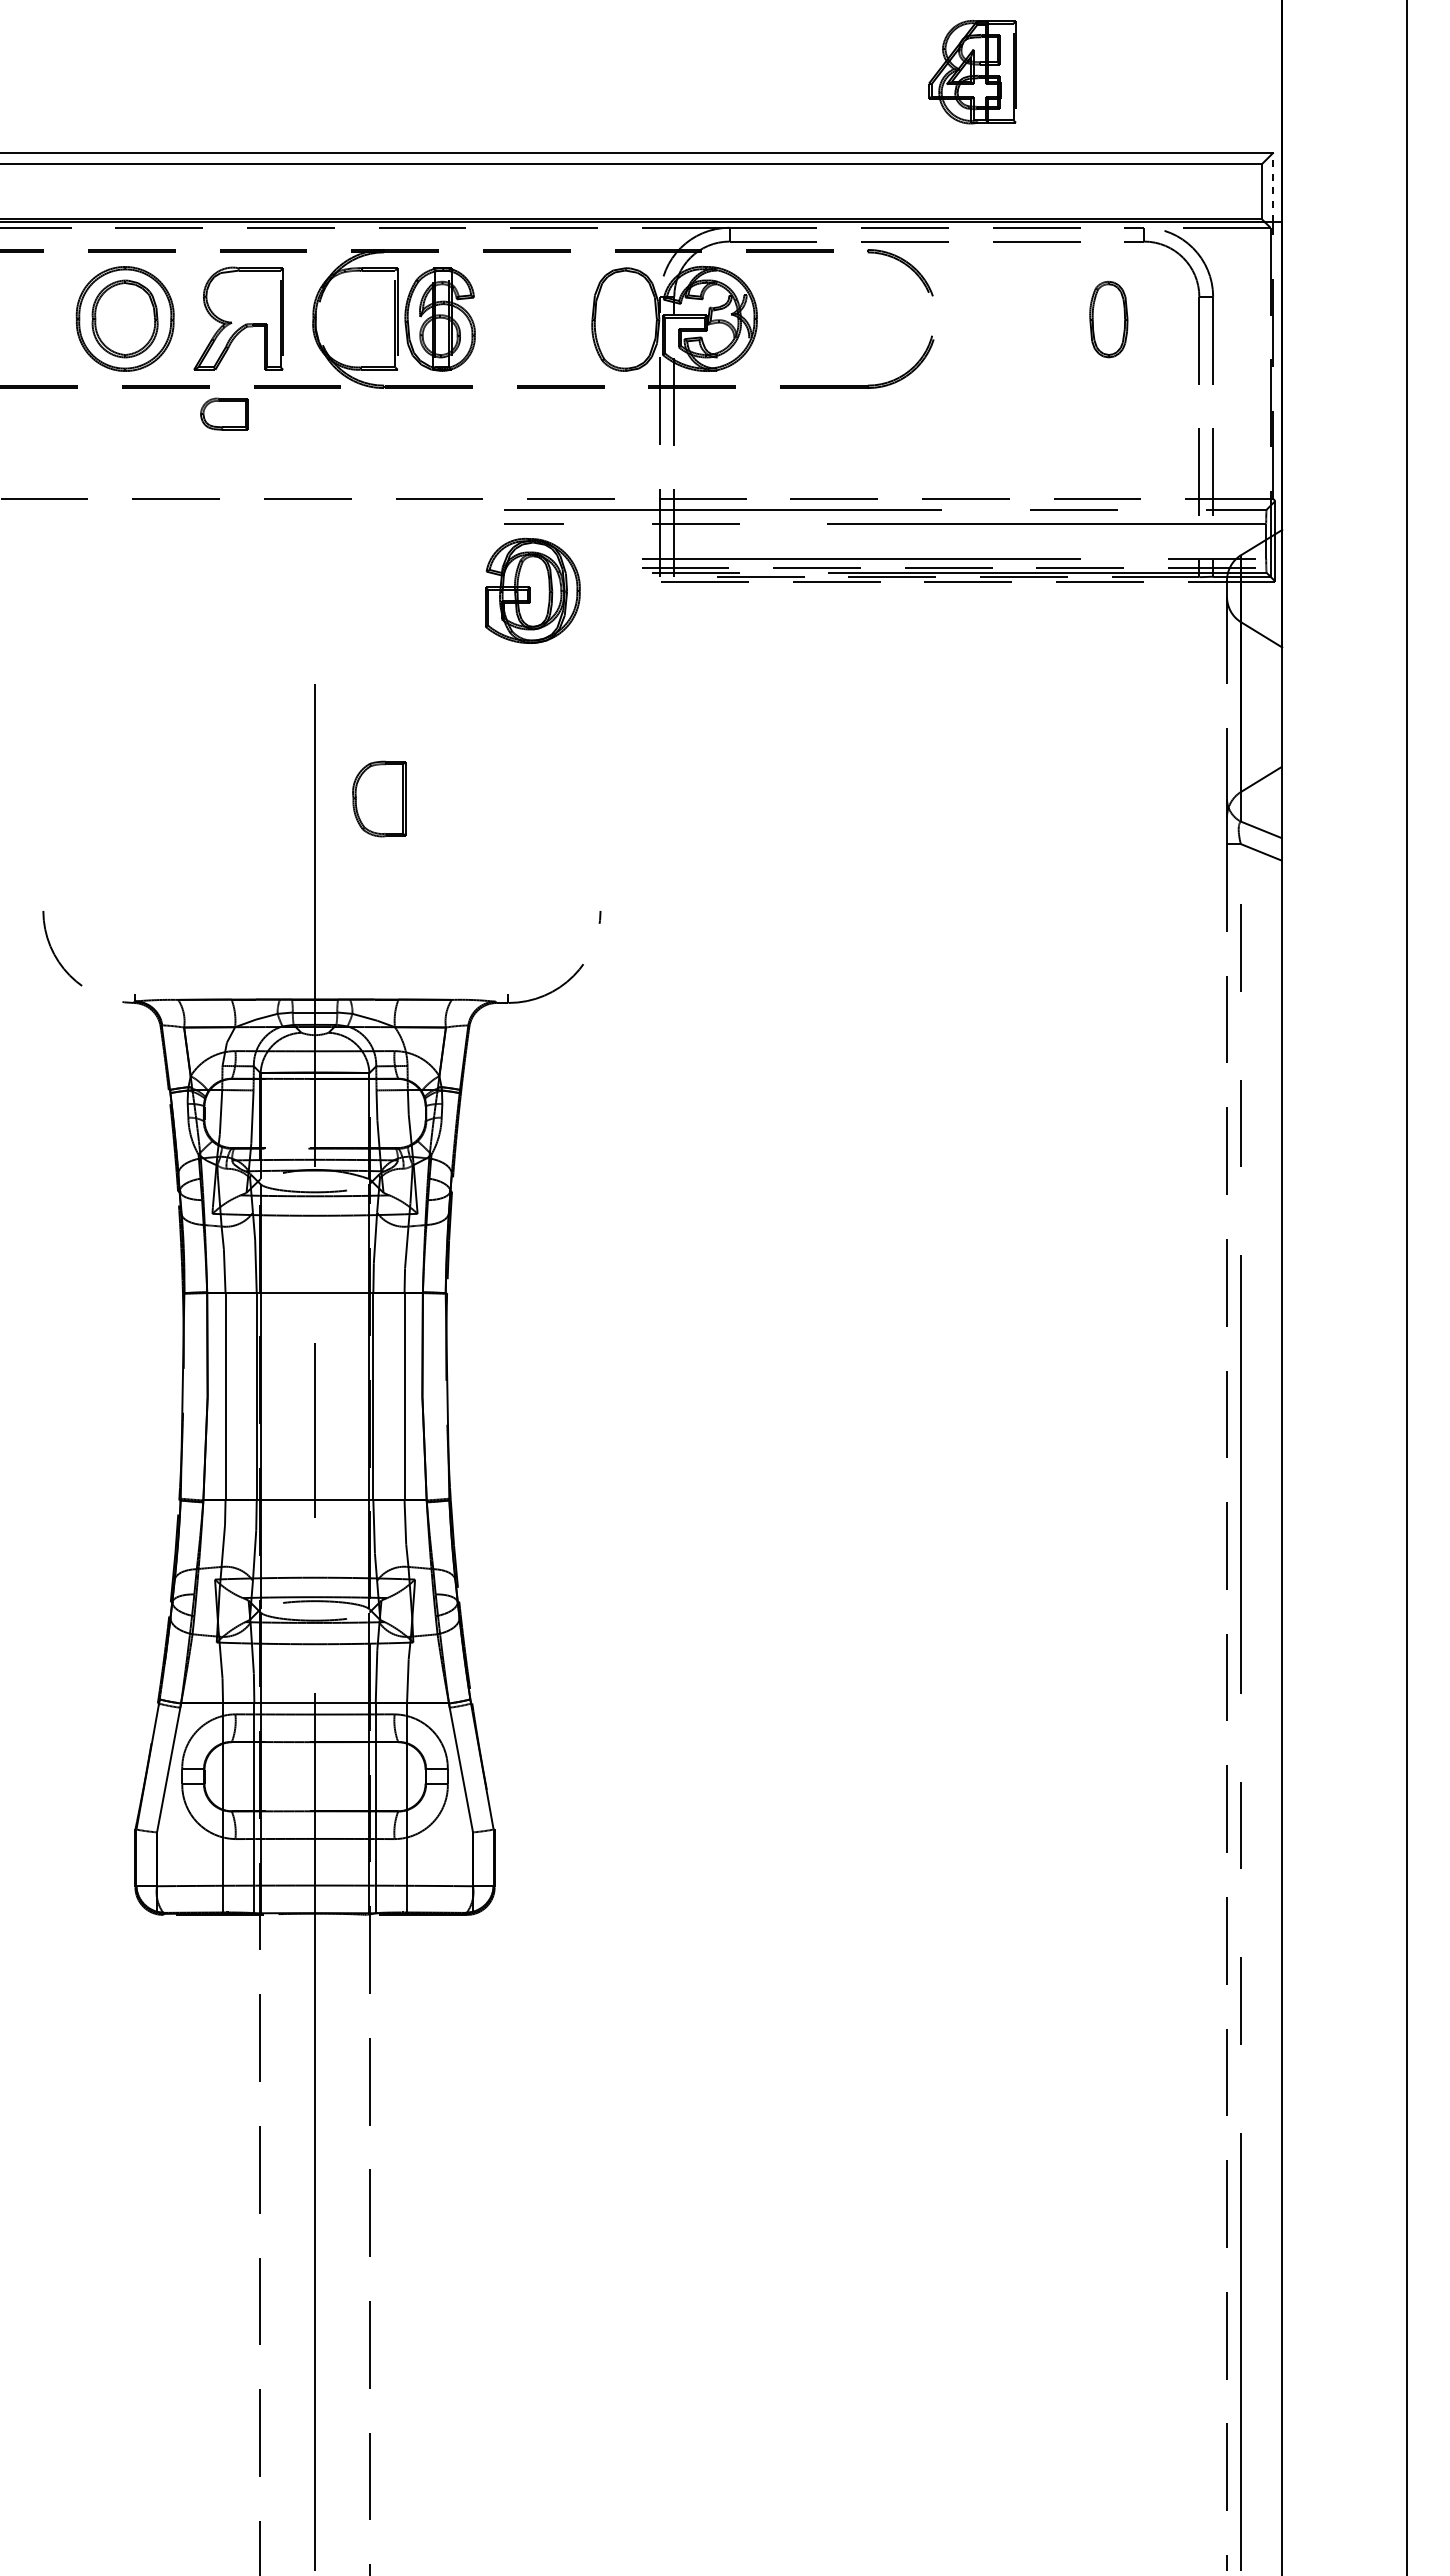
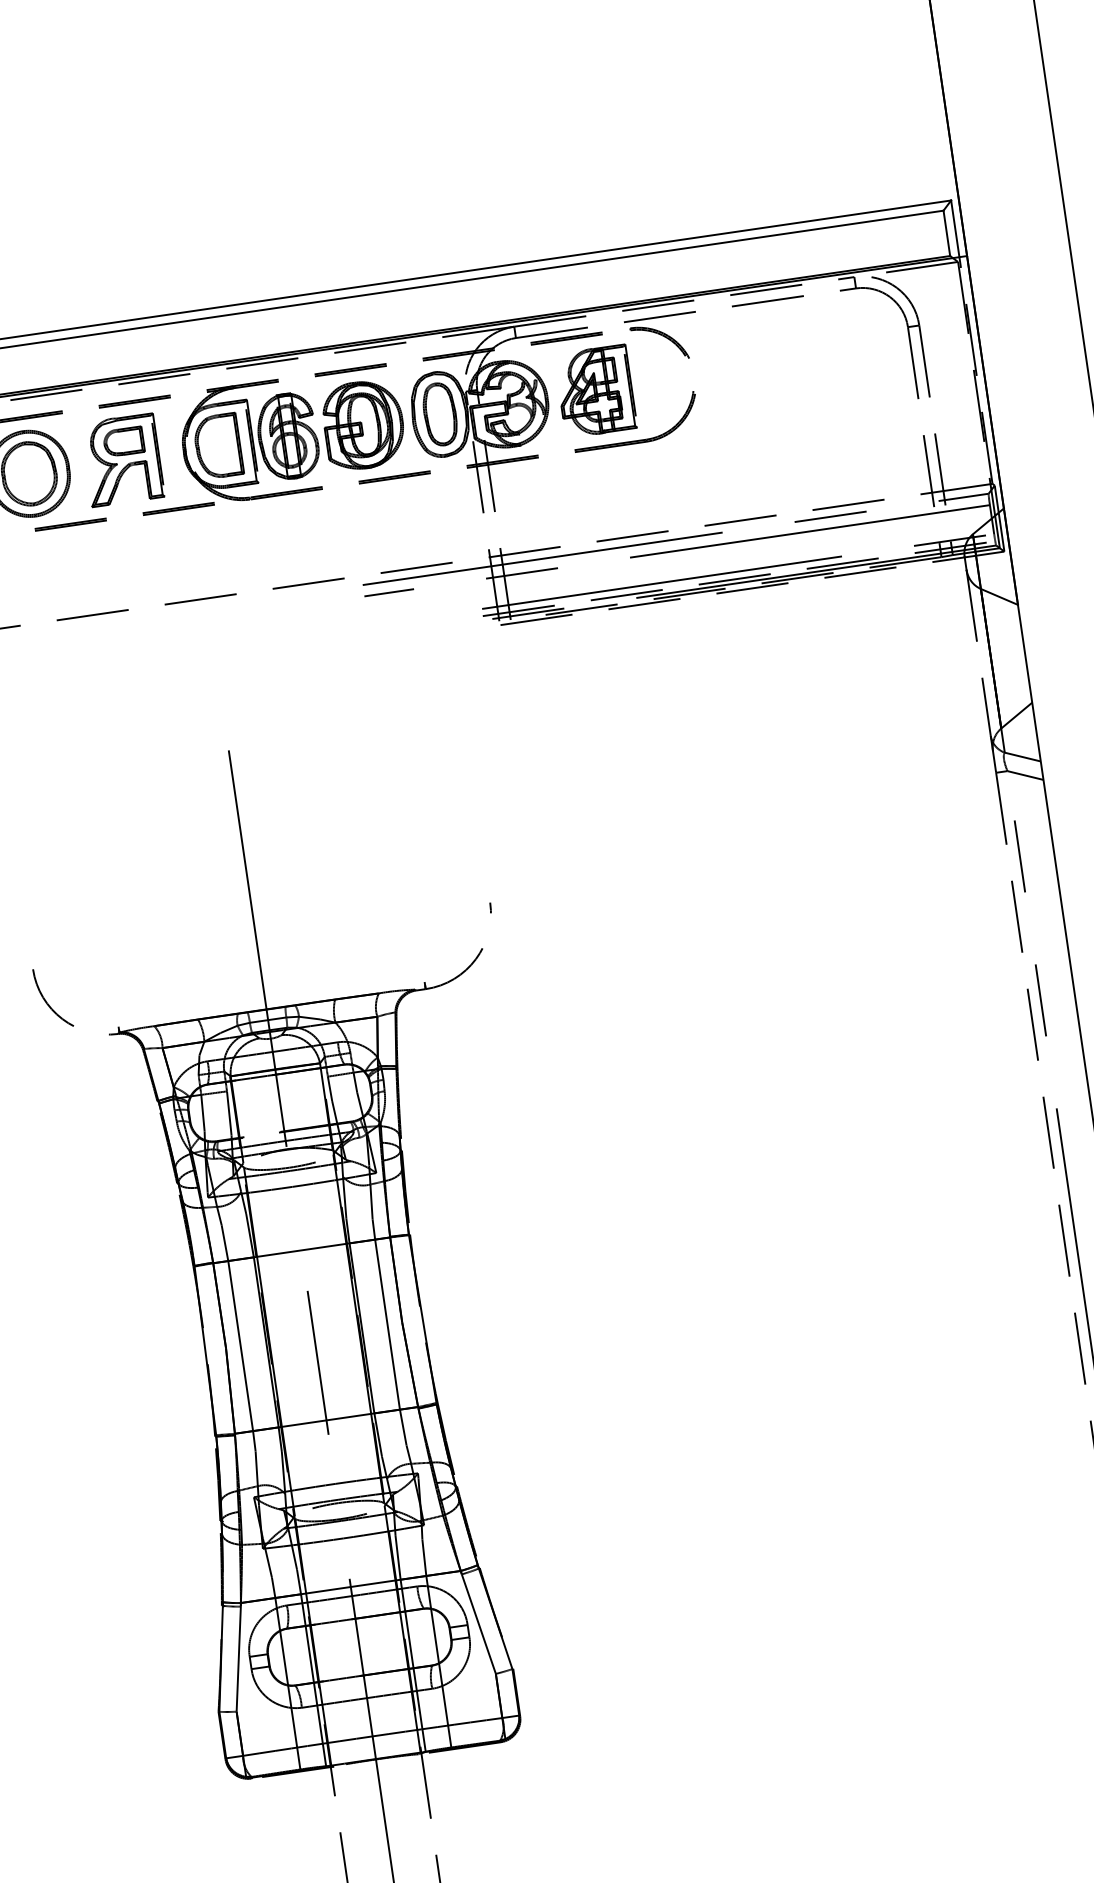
part: (972, 72) -> (595, 391), moved
line: (1272, 187) -> (954, 228), dashed -> solid
part: (1108, 319) -> (439, 414), moved
part: (224, 413) -> (123, 441), moved
part: (532, 590) -> (363, 424), moved
part: (379, 798) -> (218, 445), moved

